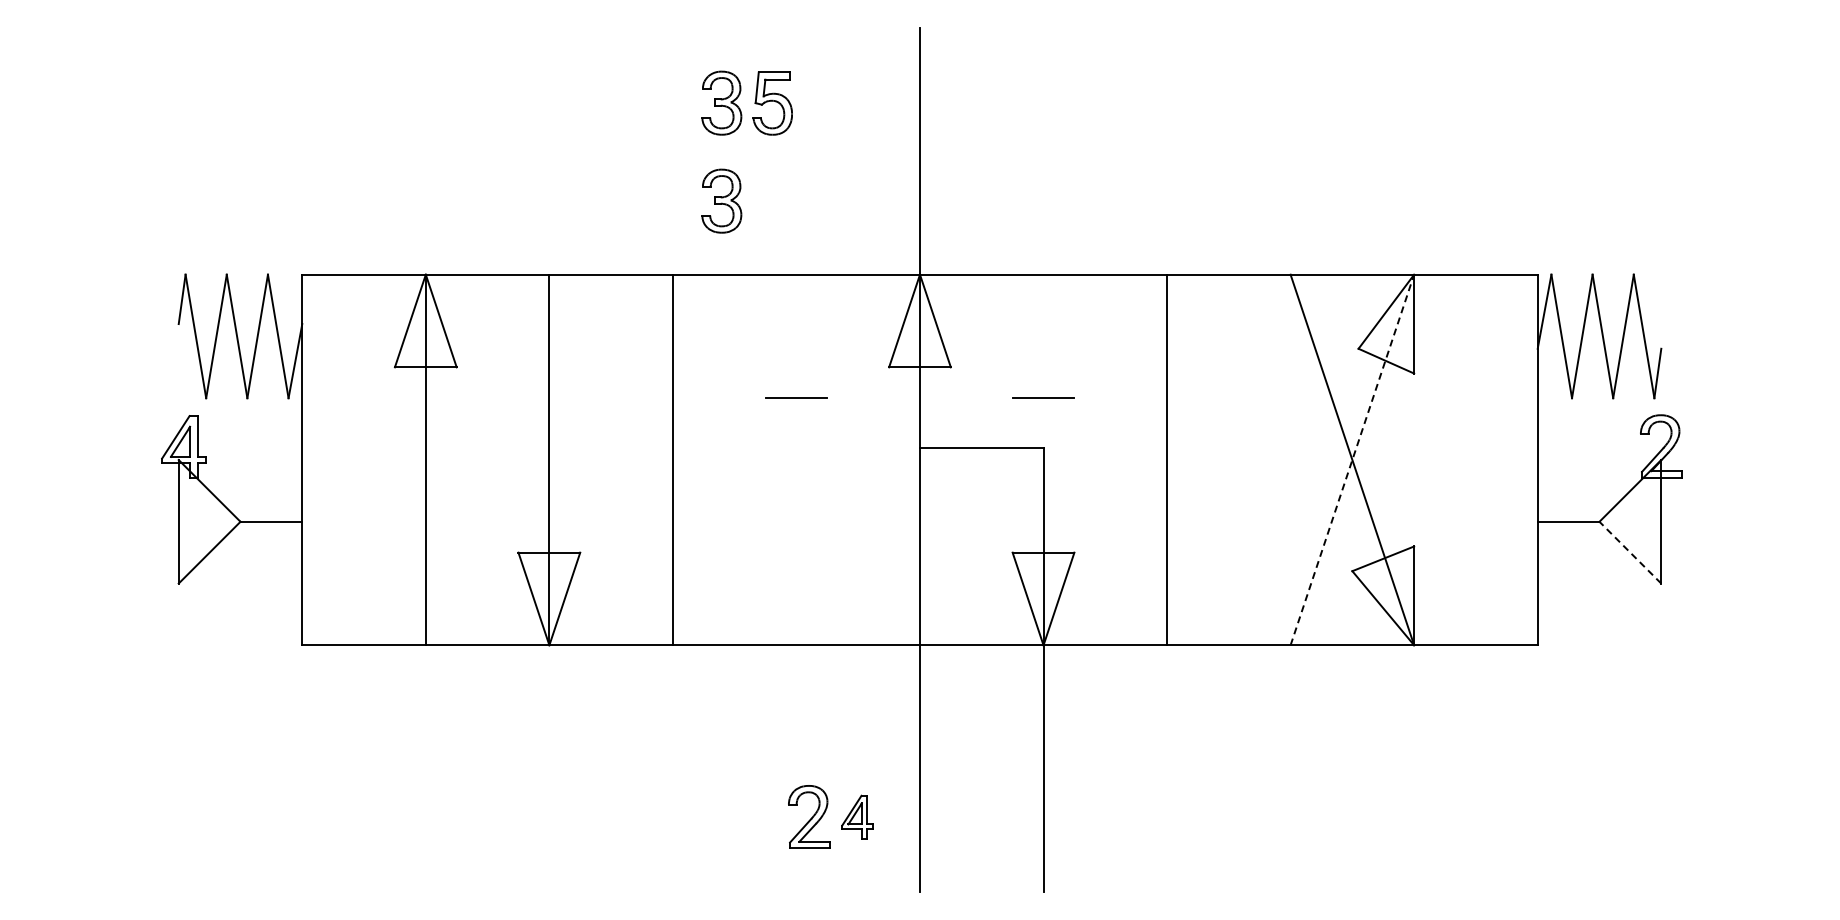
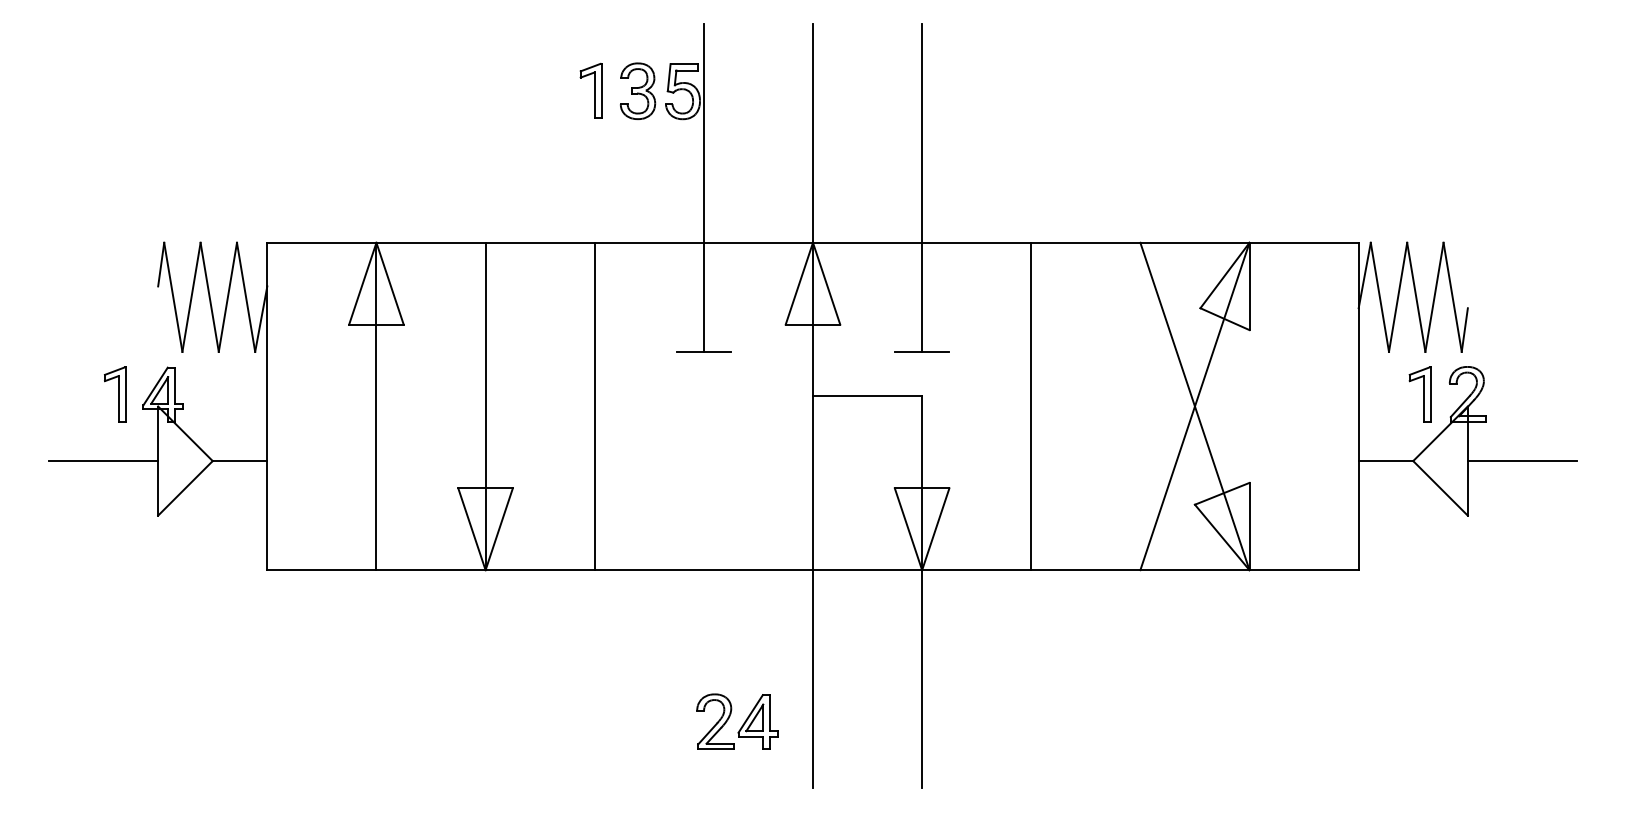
part: (668, 102) -> (590, 90), added
part: (721, 200) -> (637, 177), removed
line: (796, 212) -> (703, 187), added
line: (1043, 212) -> (922, 187), added
part: (129, 446) -> (114, 394), added
part: (1606, 446) -> (1419, 394), added
line: (1352, 459) -> (1195, 406), dashed -> solid
line: (116, 521) -> (103, 460), added
line: (1722, 521) -> (1521, 460), added
line: (1630, 552) -> (1440, 488), dashed -> solid
part: (857, 816) -> (757, 721), size x1.43

